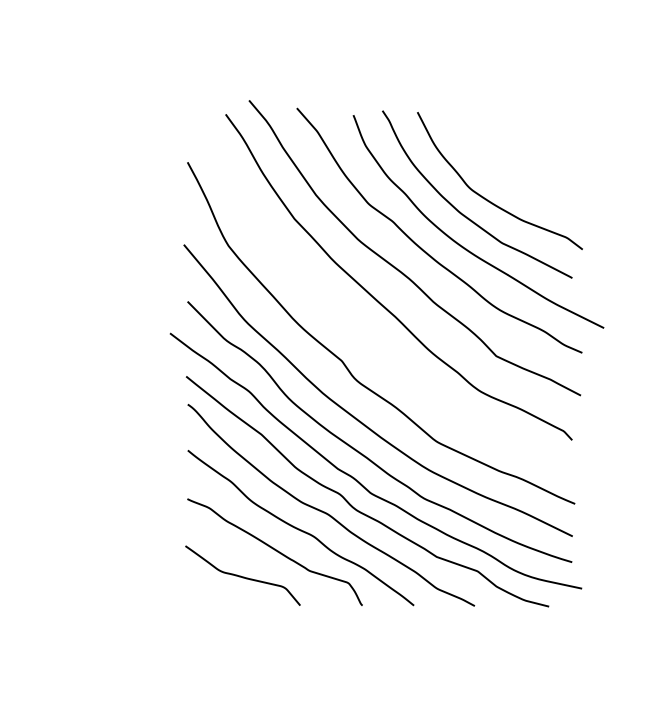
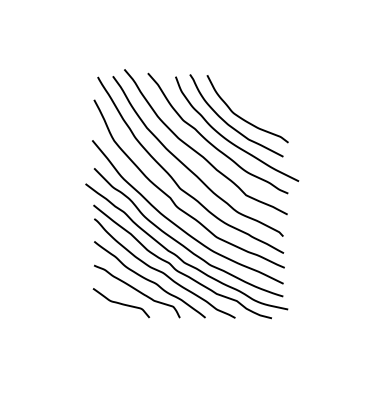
curve: (350, 324) -> (174, 179), added

